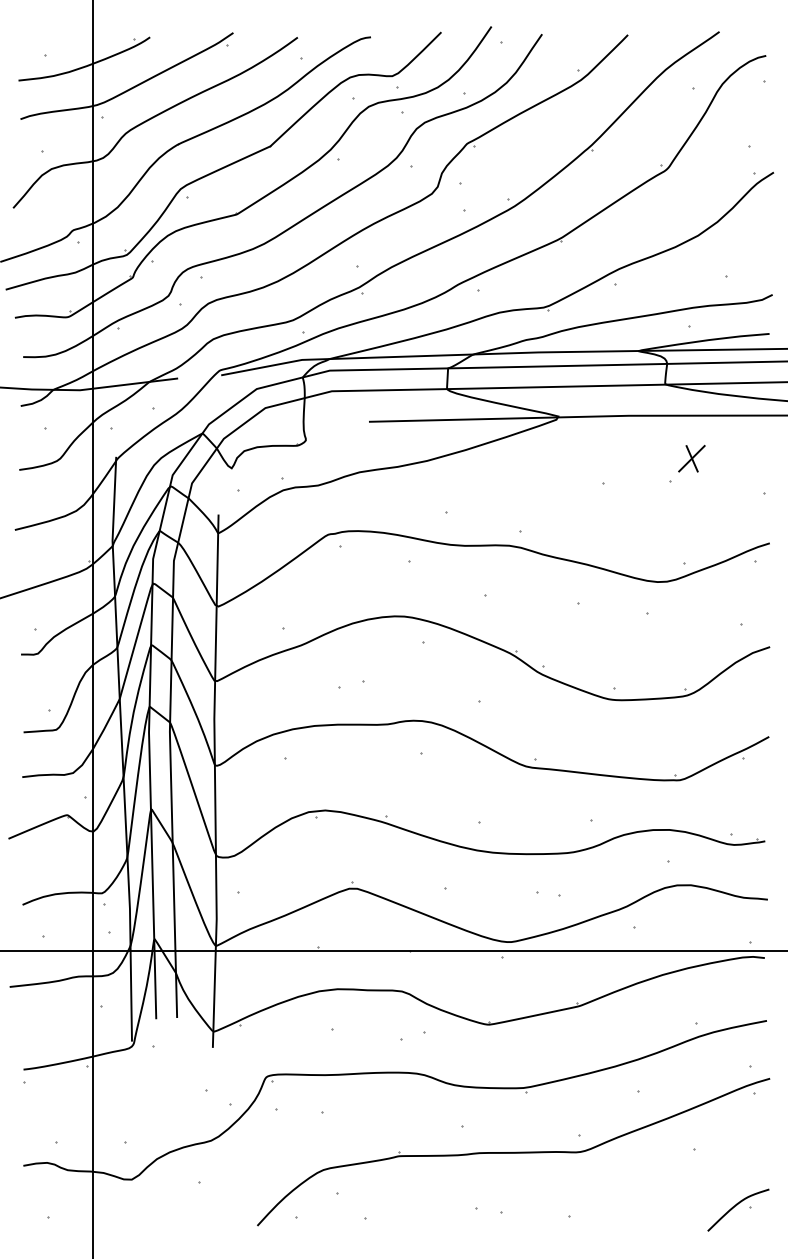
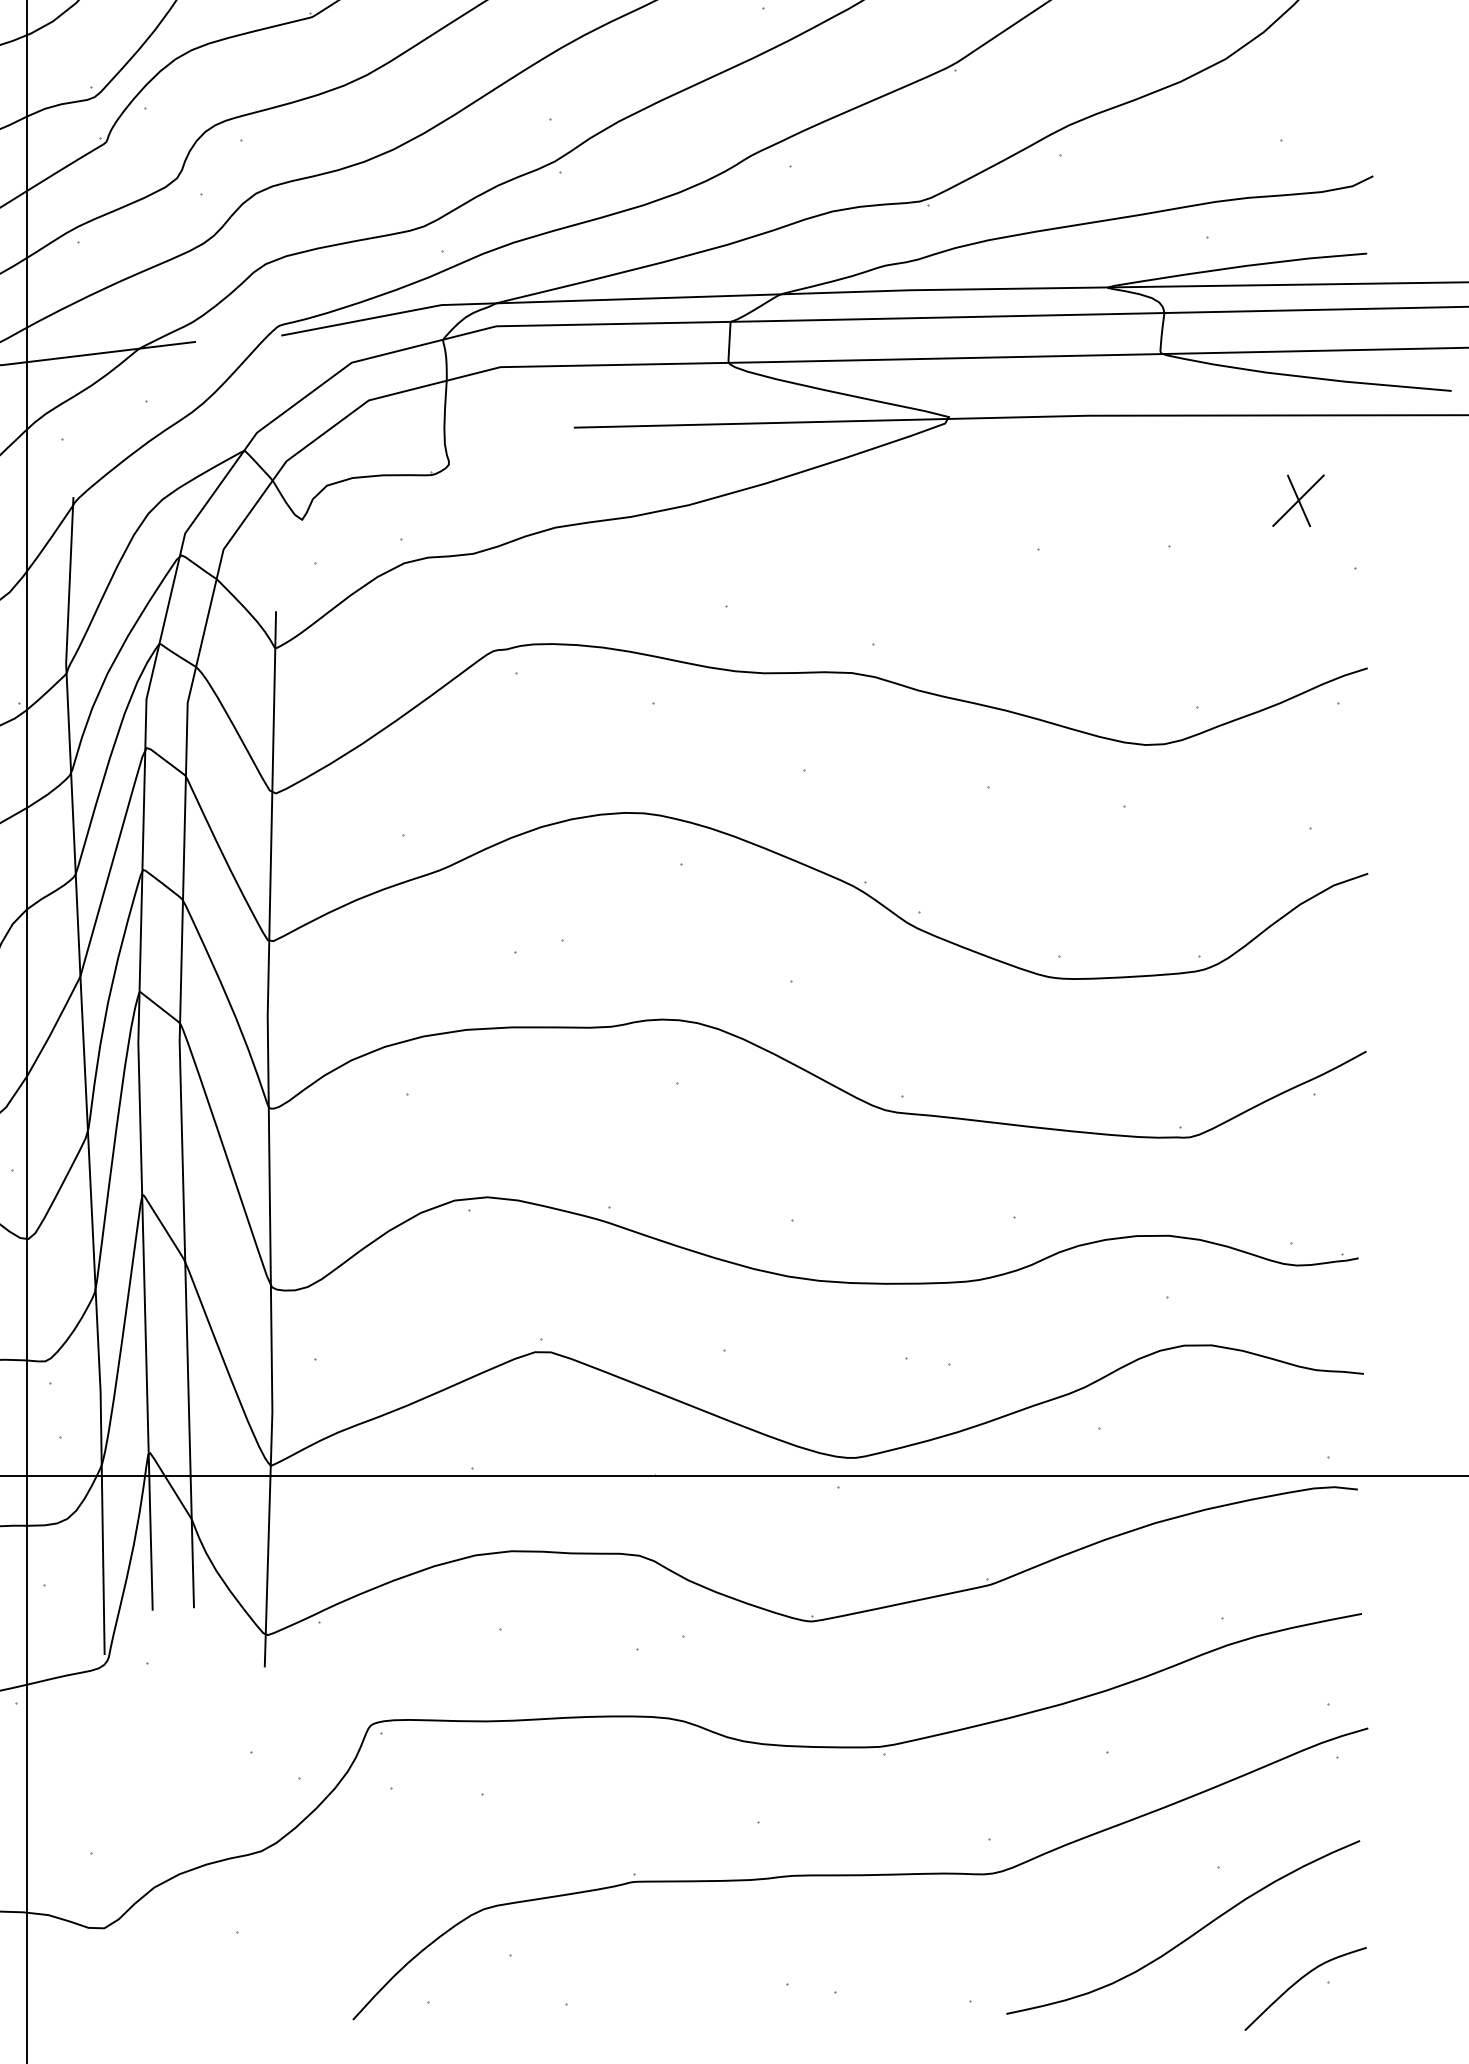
part: (691, 458) -> (1297, 500), moved
curve: (680, 1182) -> (1190, 1933), added

